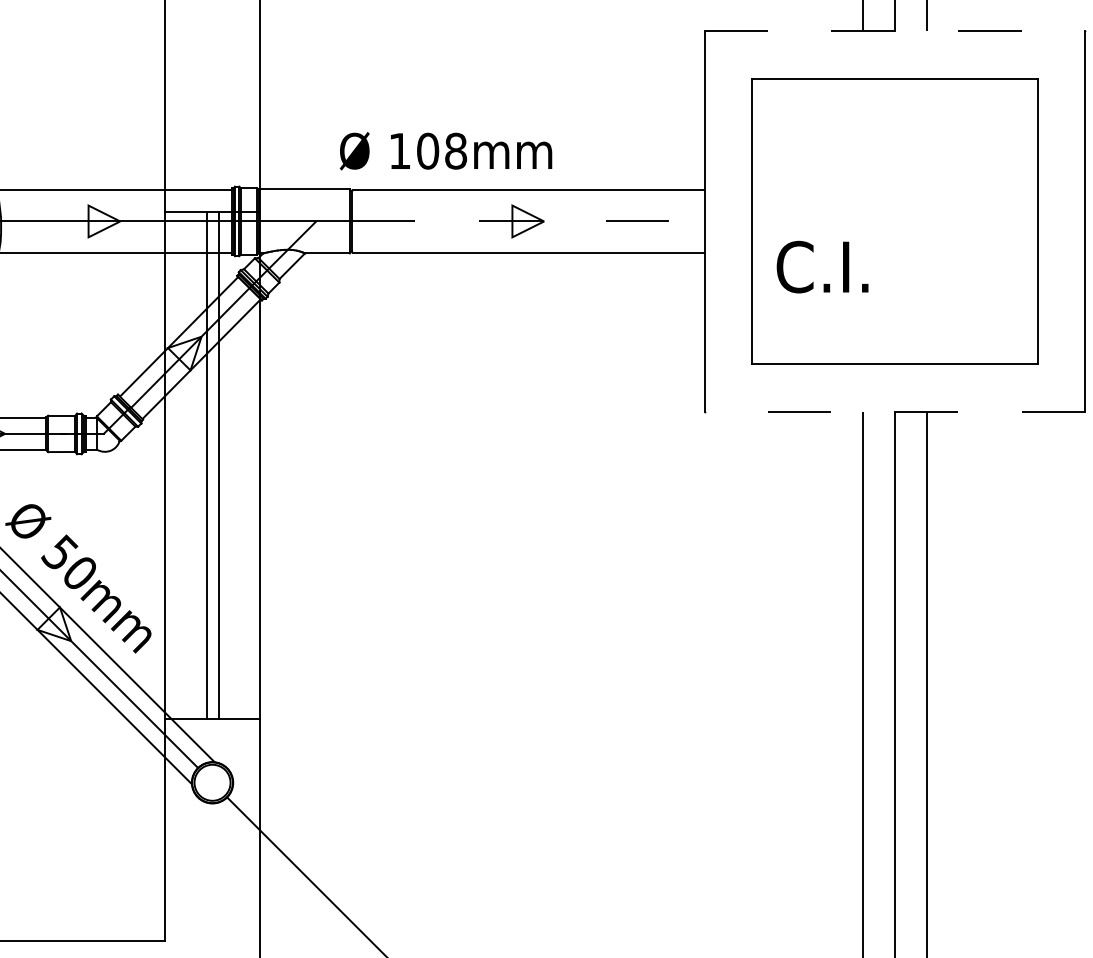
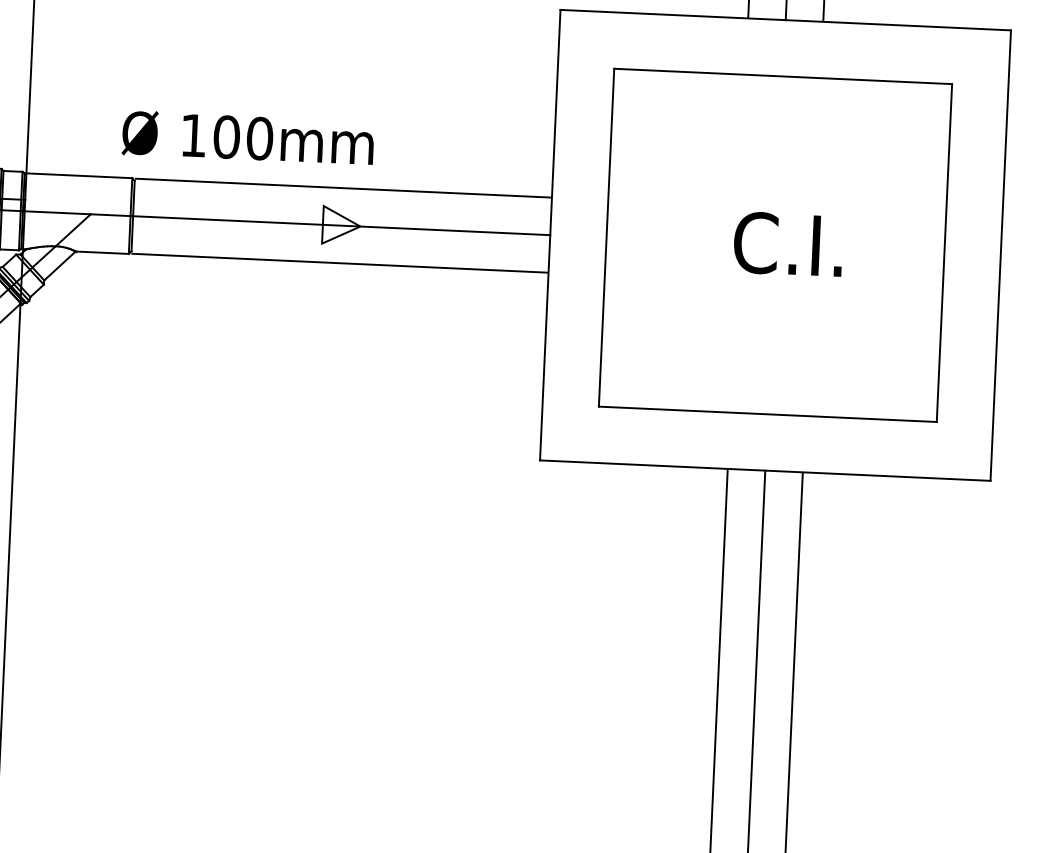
line: (895, 31) -> (786, 20), dashed -> solid
text: (456, 151) -> (260, 139), 108mm -> 100mm
line: (528, 221) -> (341, 225), dashed -> solid
text: (822, 266) -> (788, 243), moved
line: (894, 411) -> (764, 470), dashed -> solid

